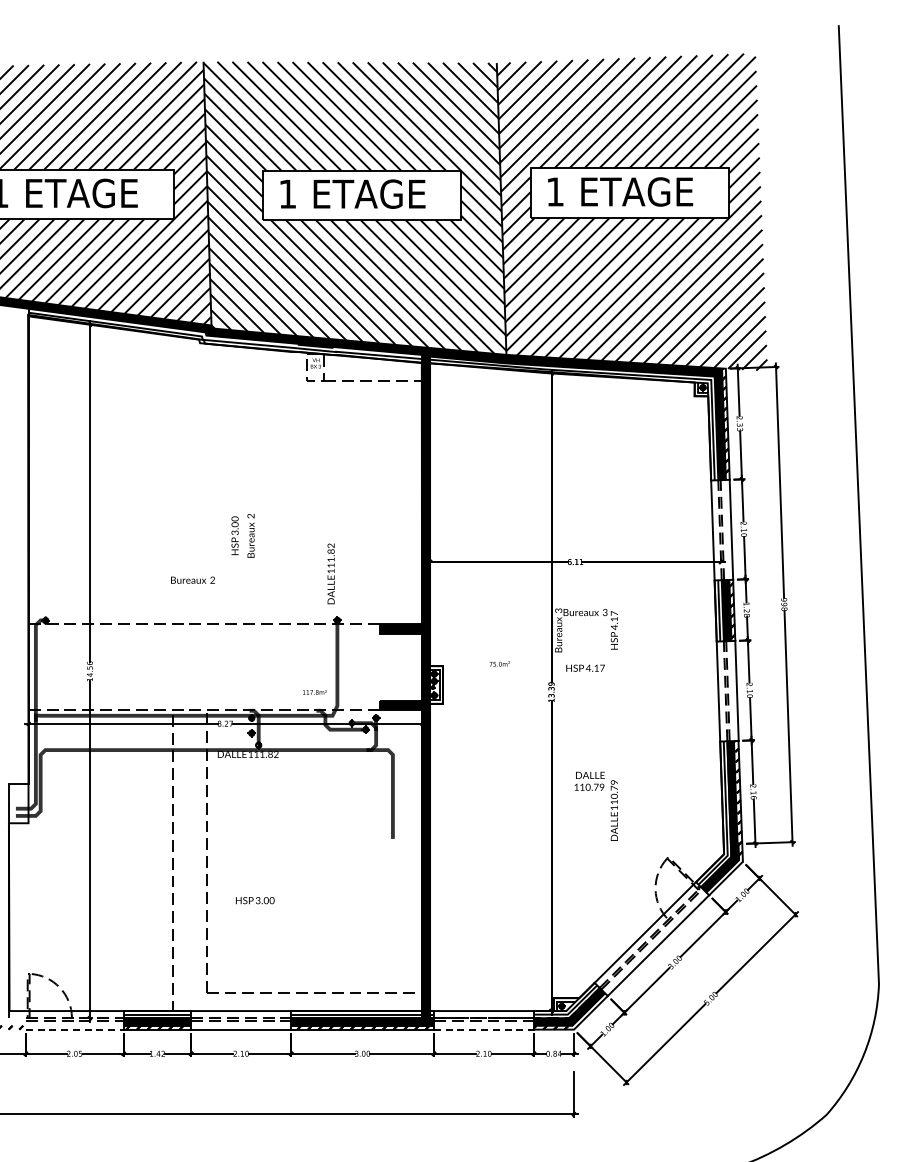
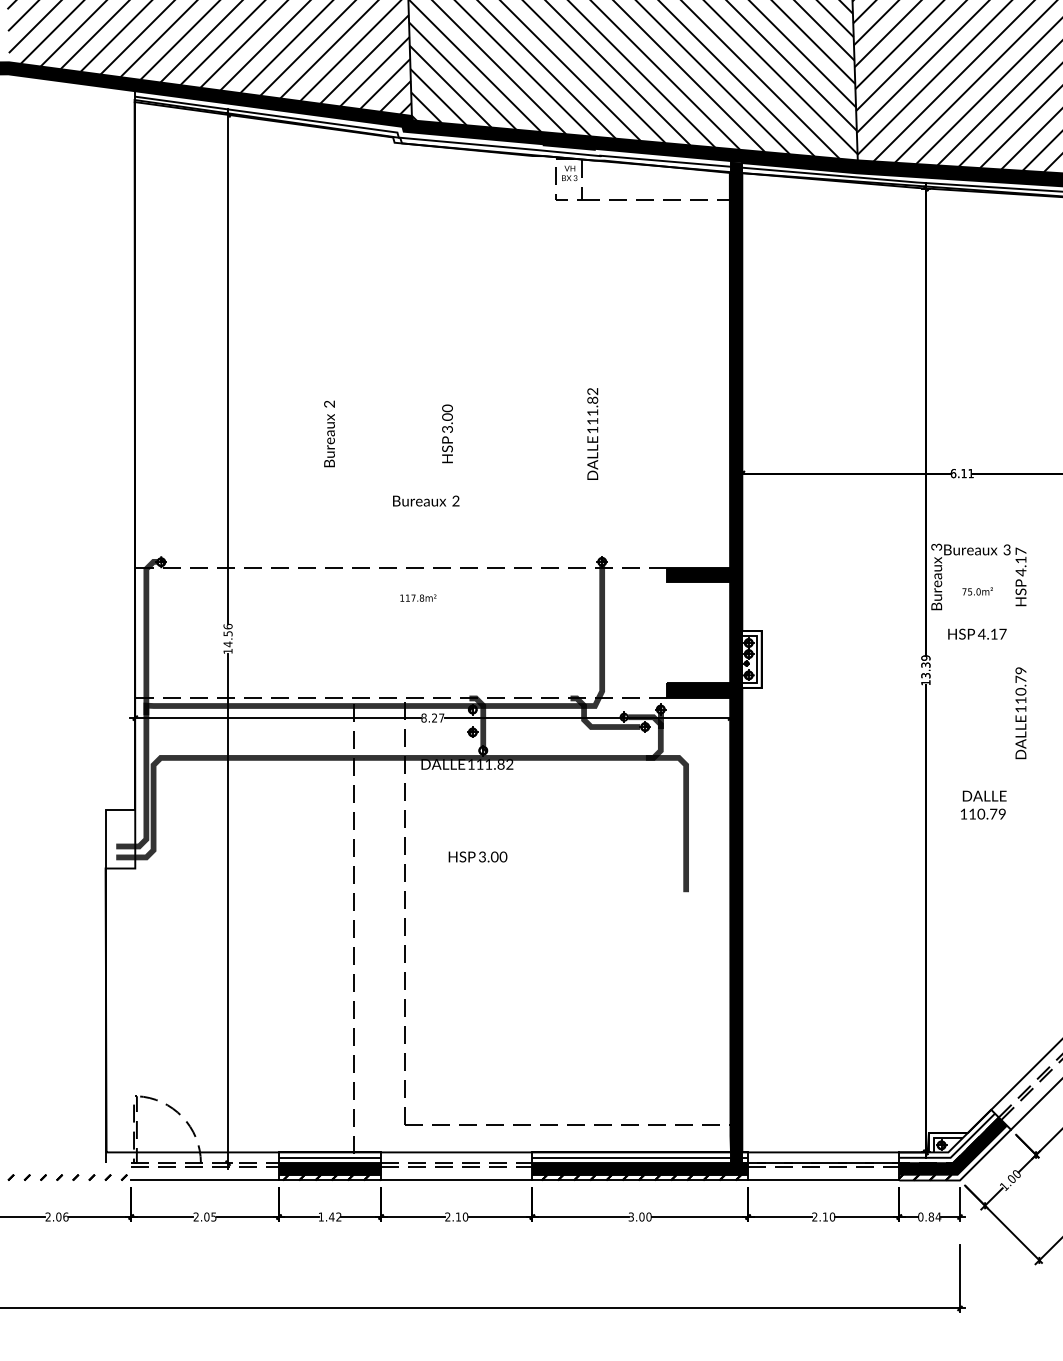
text: (250, 535) -> (328, 433), moved
text: (330, 573) -> (591, 433), moved
text: (192, 579) -> (425, 499), moved
text: (499, 663) -> (977, 590), moved
text: (314, 692) -> (417, 598), moved
text: (613, 810) -> (1019, 713), moved
text: (255, 900) -> (478, 856), moved
line: (74, 1029) -> (204, 1180), dashed -> solid
line: (484, 1029) -> (824, 1180), dashed -> solid

